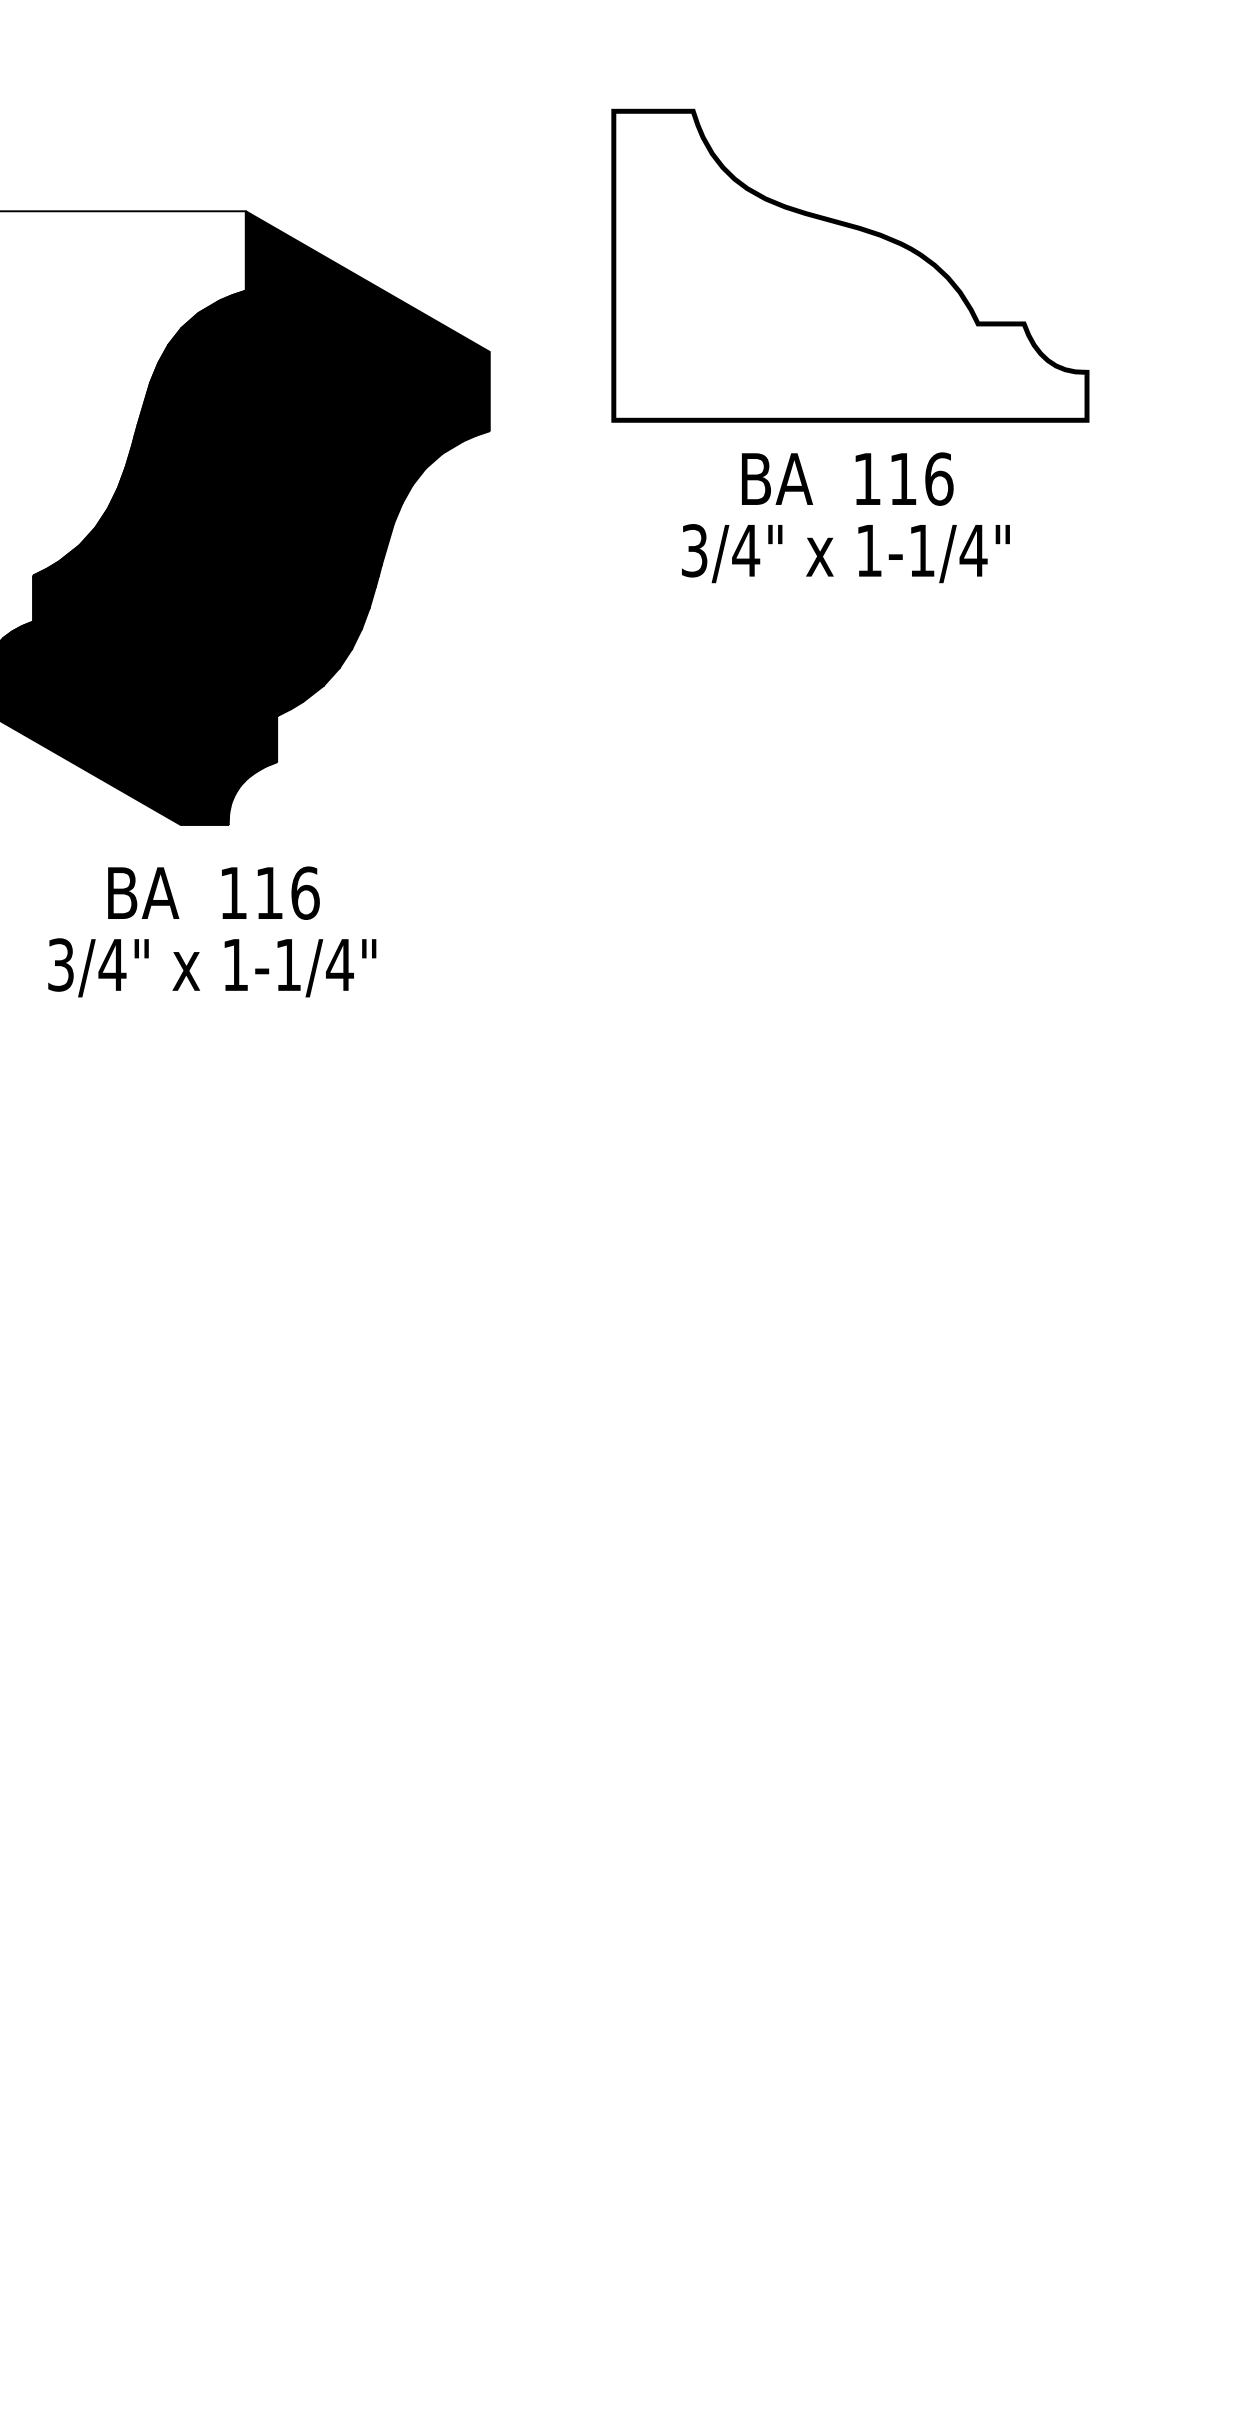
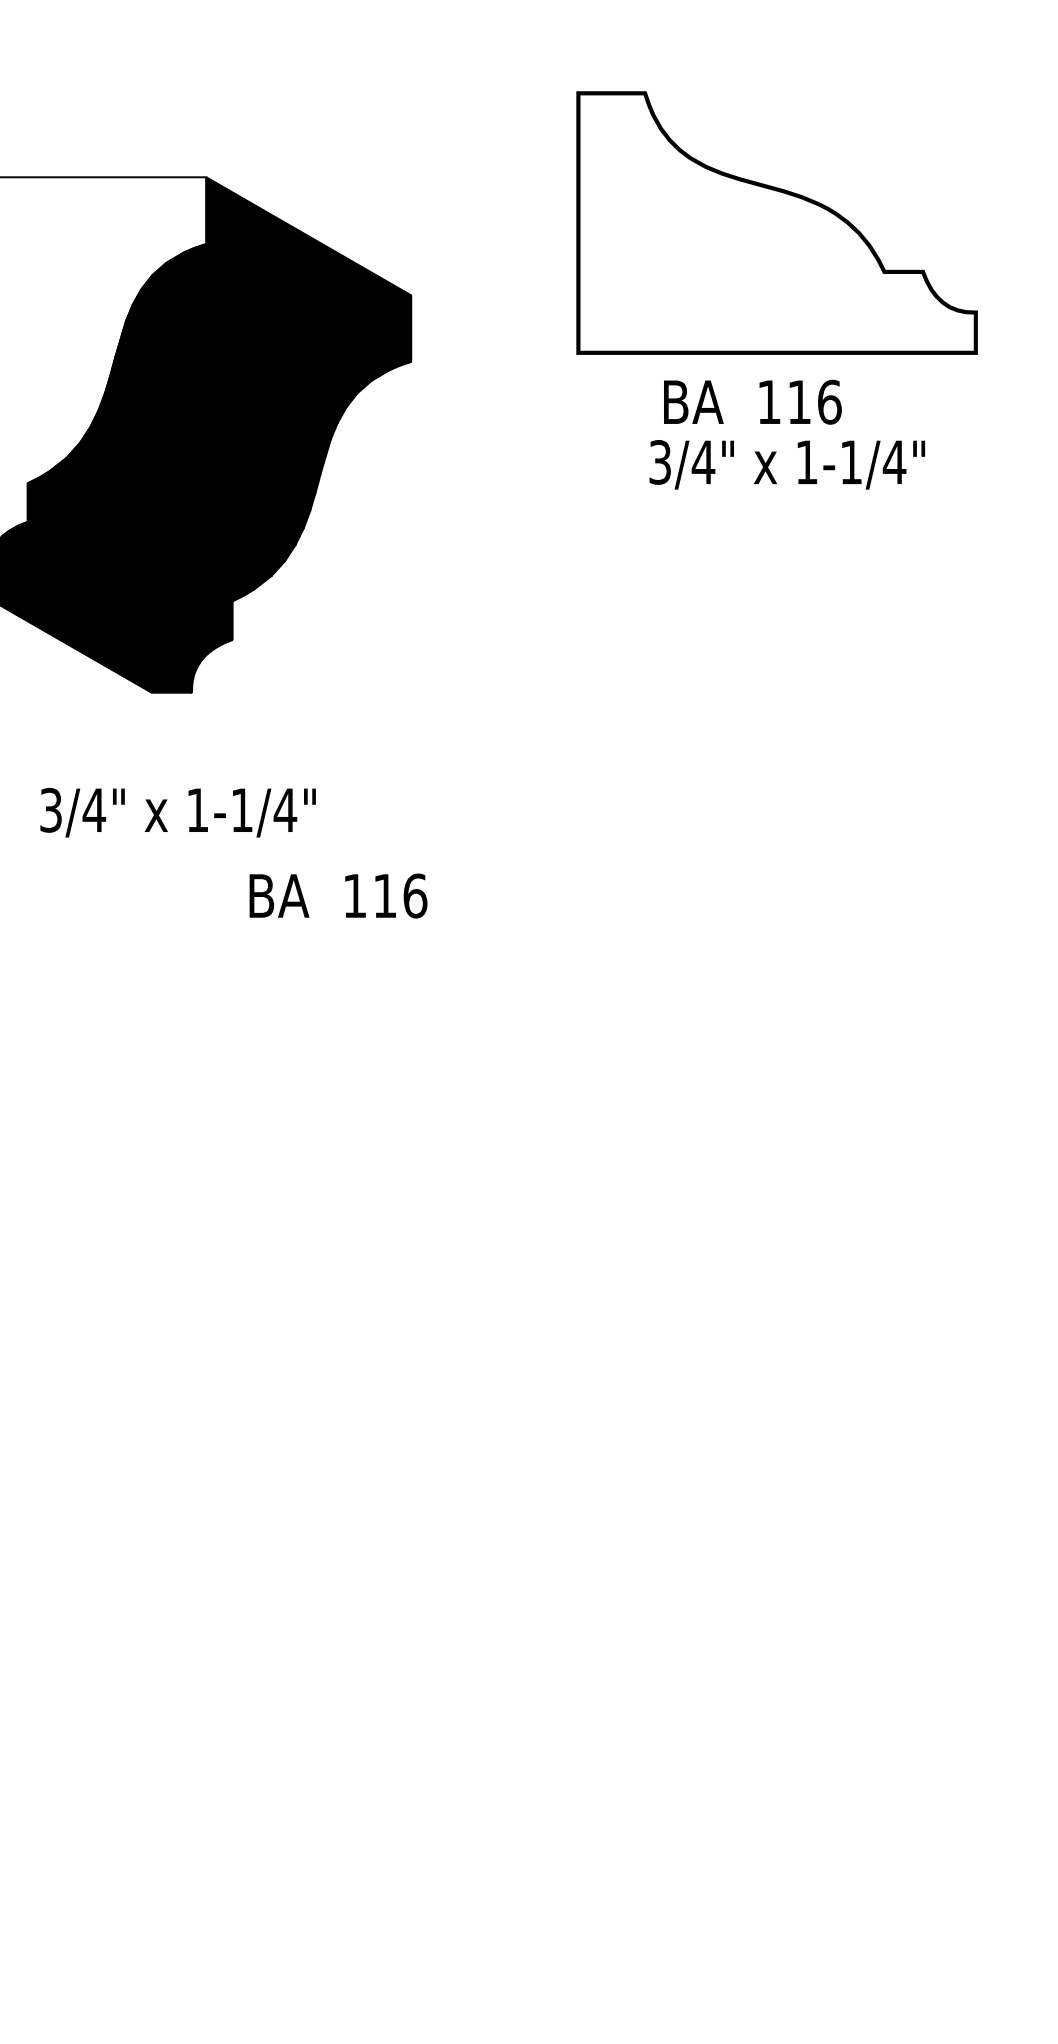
part: (849, 265) -> (776, 222), moved
text: (847, 478) -> (752, 401), moved
text: (844, 553) -> (786, 464), moved
text: (213, 892) -> (338, 895), moved

